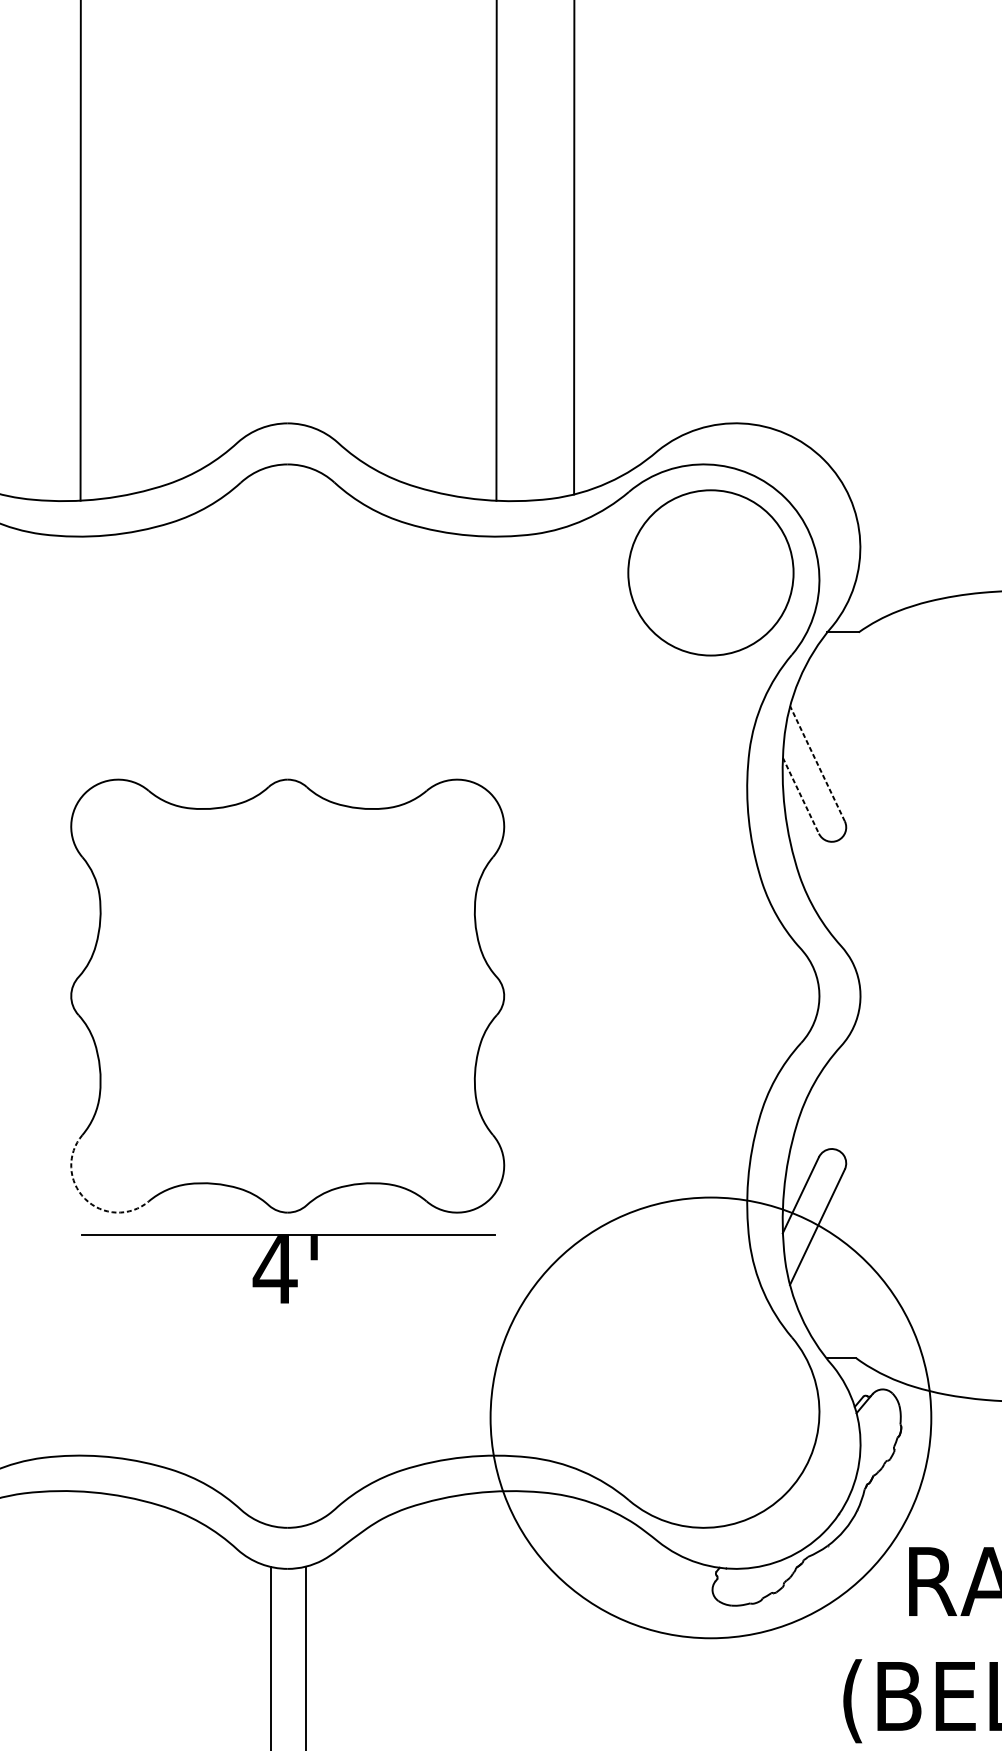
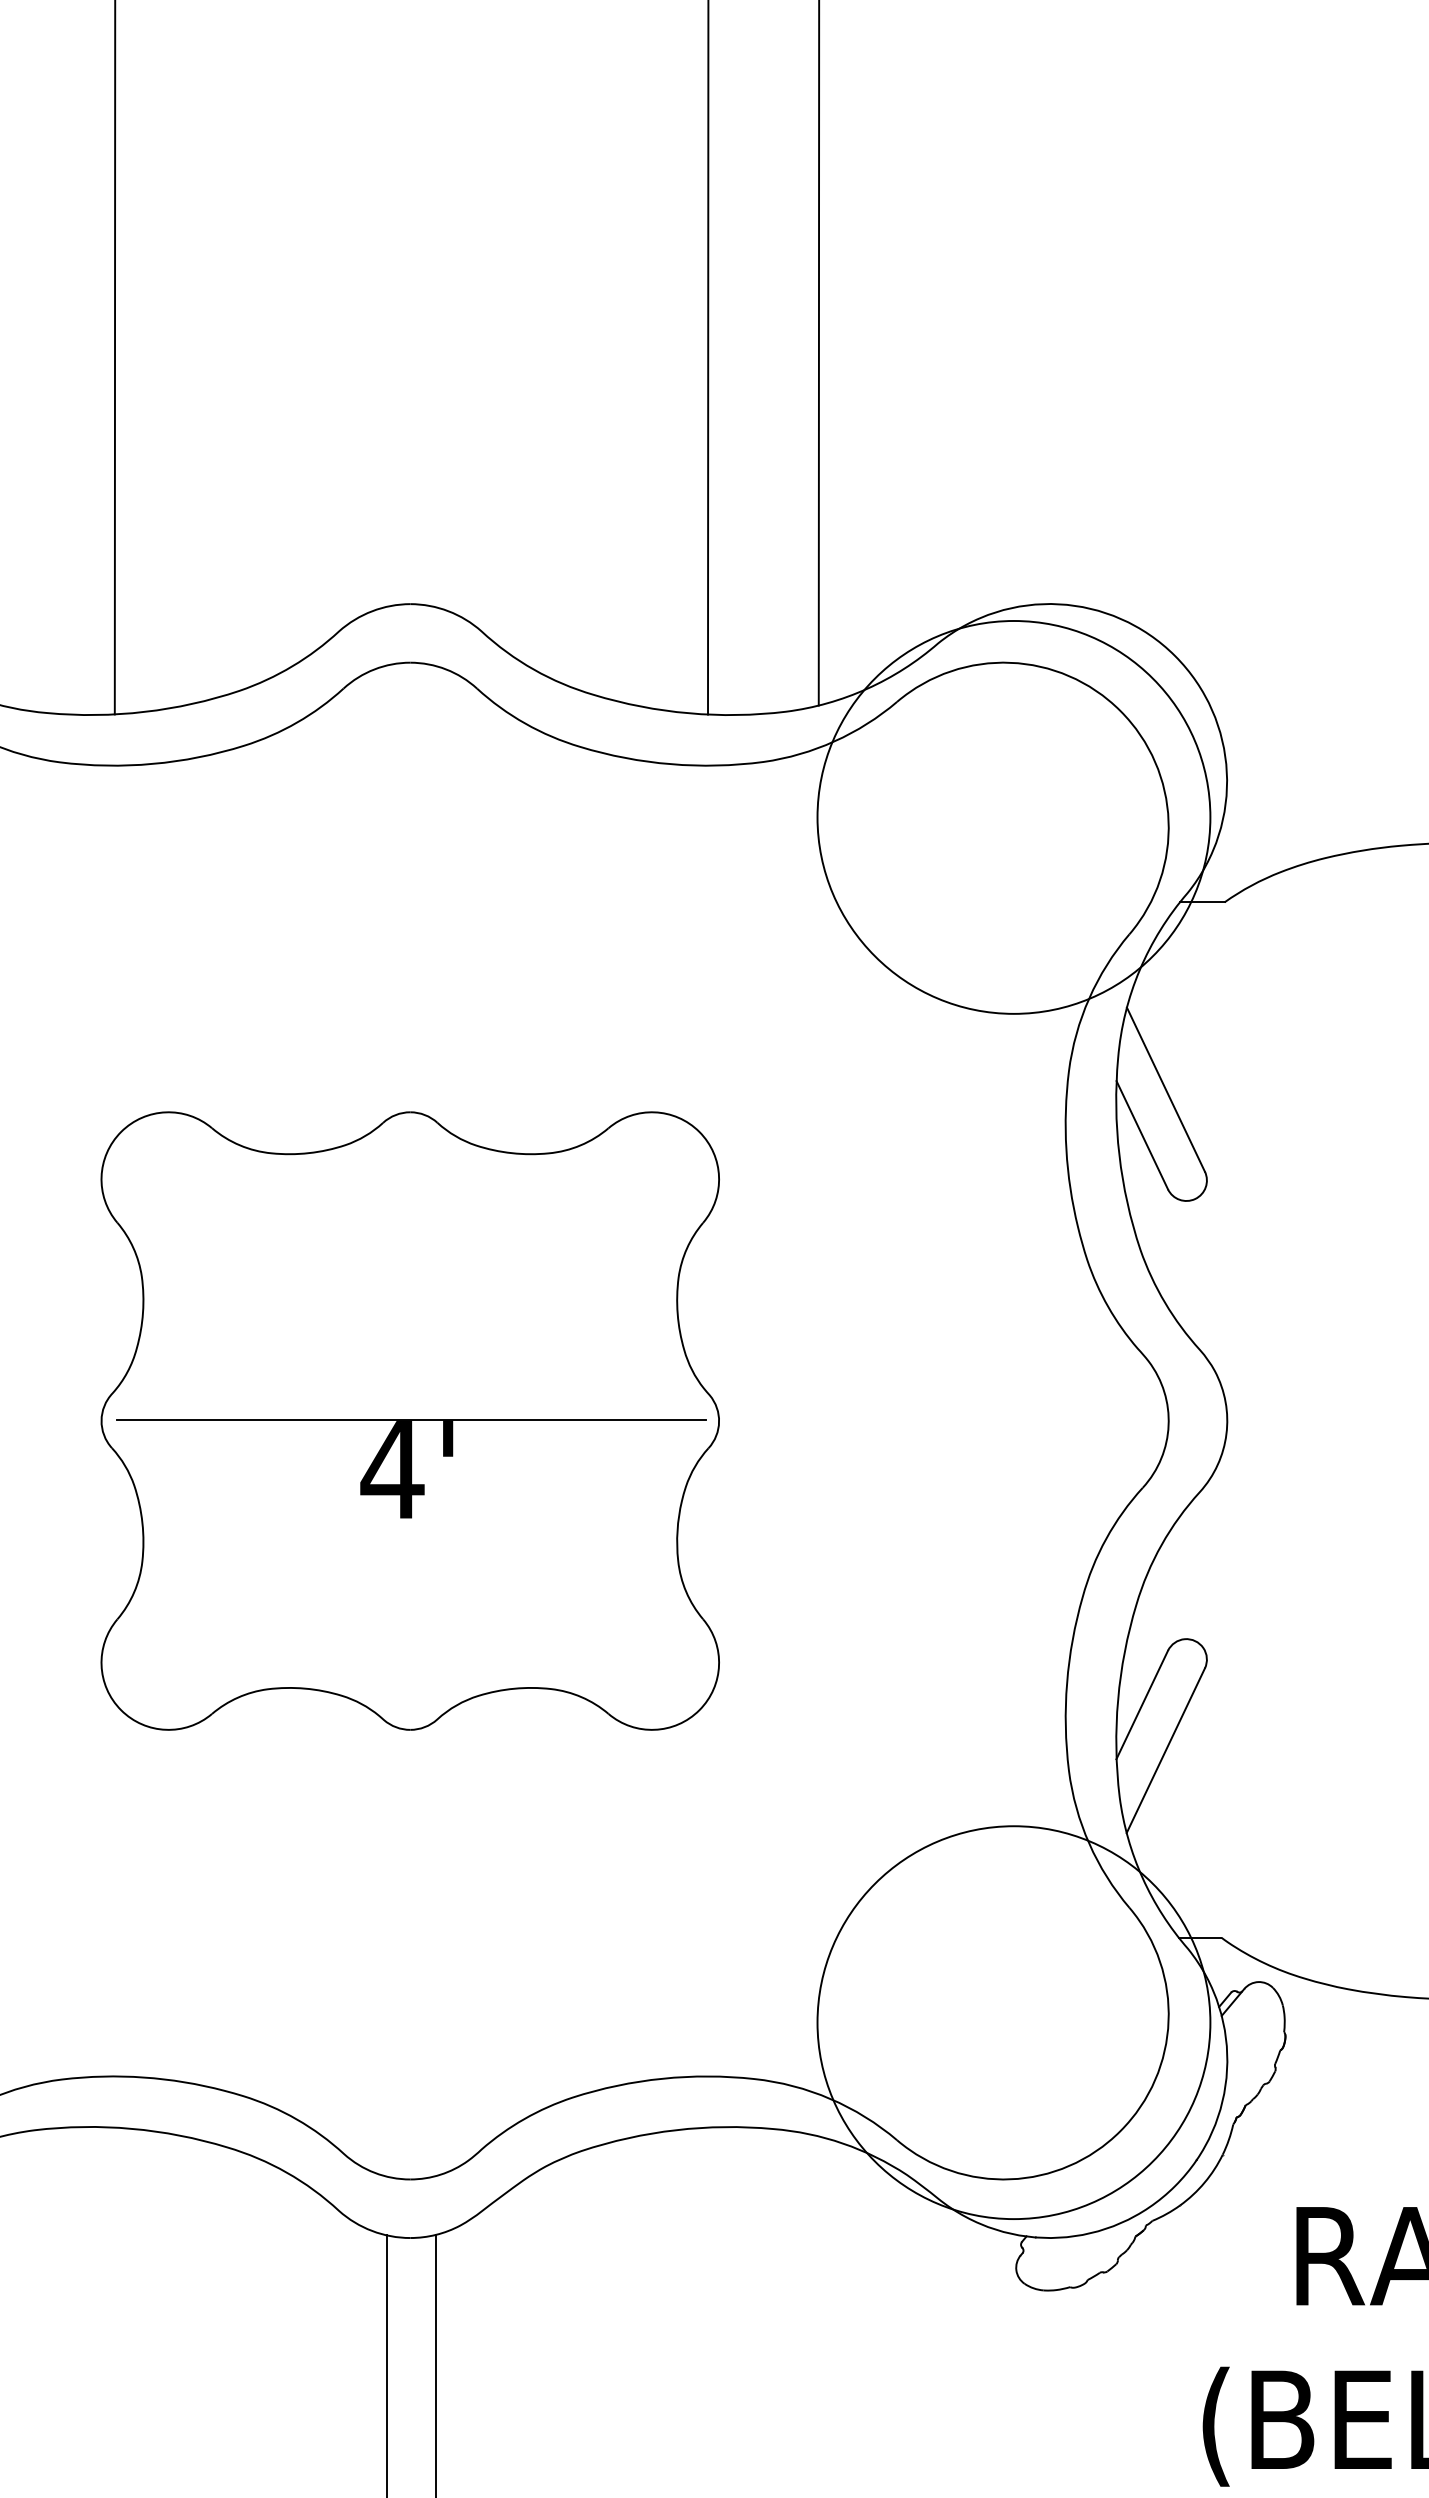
circle: (710, 572) -> (1013, 817), size x1.67
line: (817, 763) -> (1165, 1089), dashed -> solid
line: (801, 795) -> (1142, 1135), dashed -> solid
arc: (85, 1199) -> (121, 1710), dashed -> solid
part: (288, 1268) -> (411, 1468), moved
circle: (710, 1417) -> (1013, 2022), size x0.62

